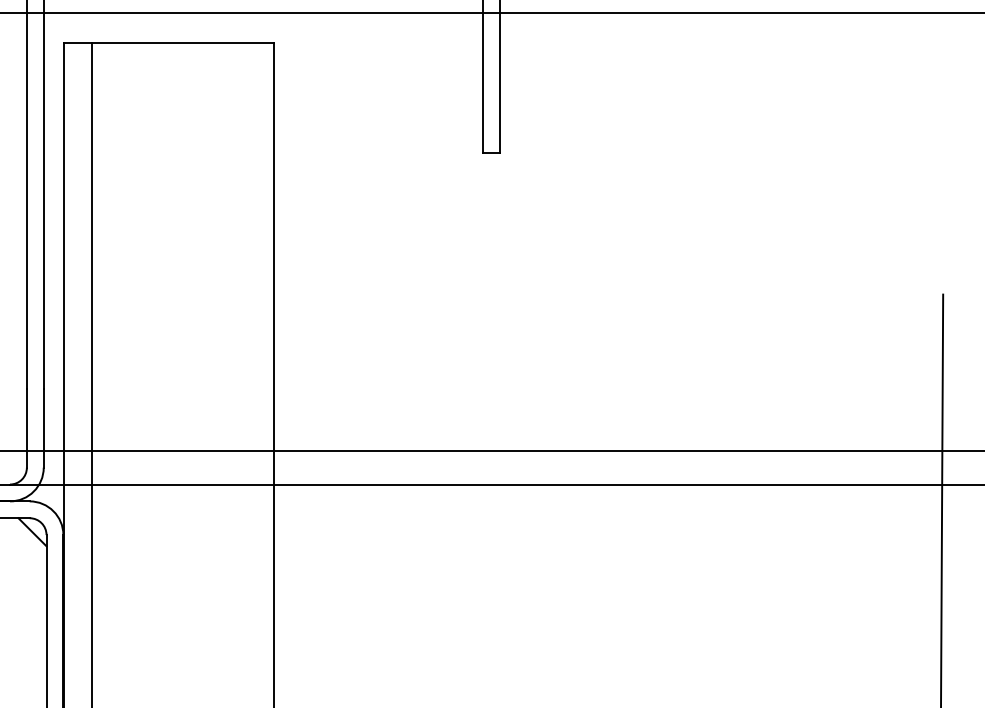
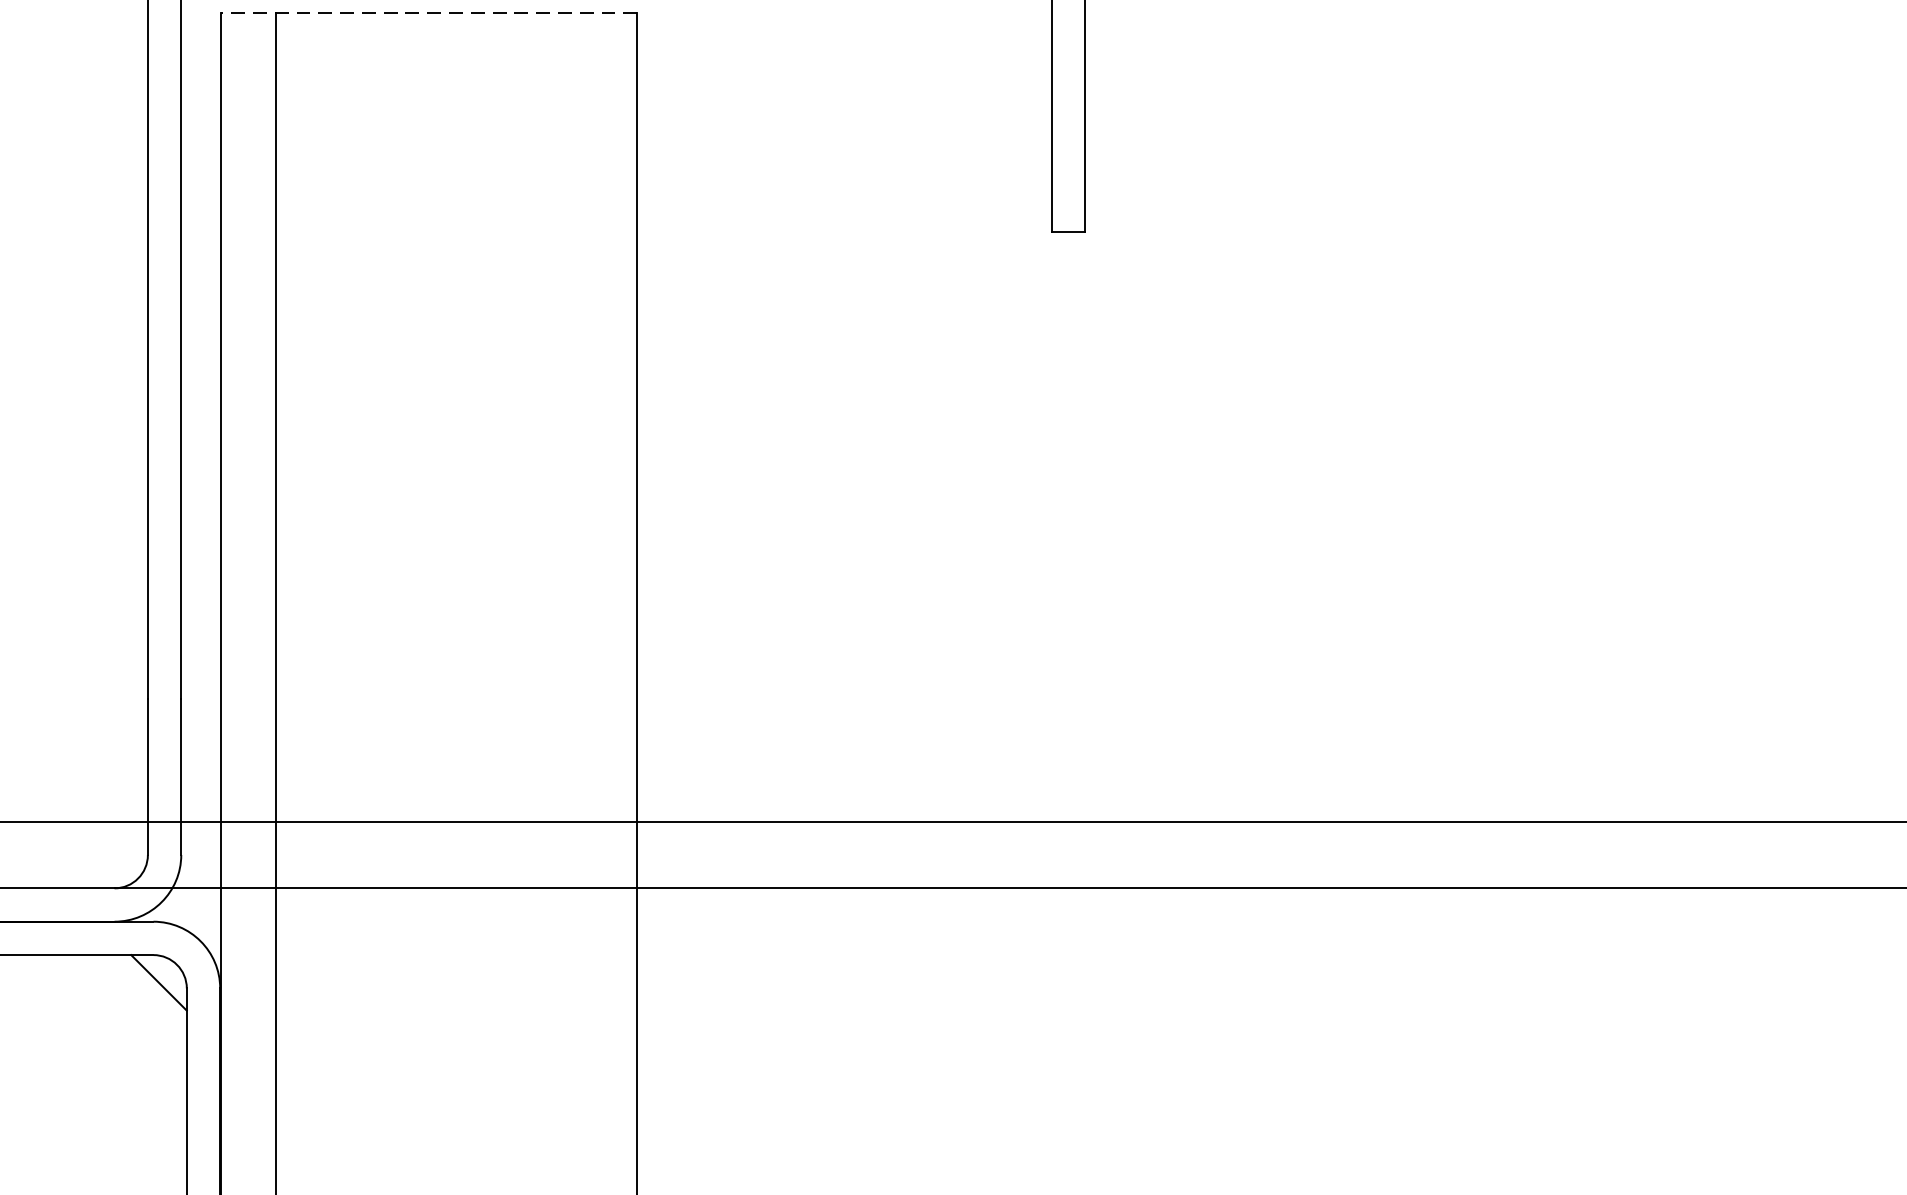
line: (168, 42) -> (428, 12), solid -> dashed

